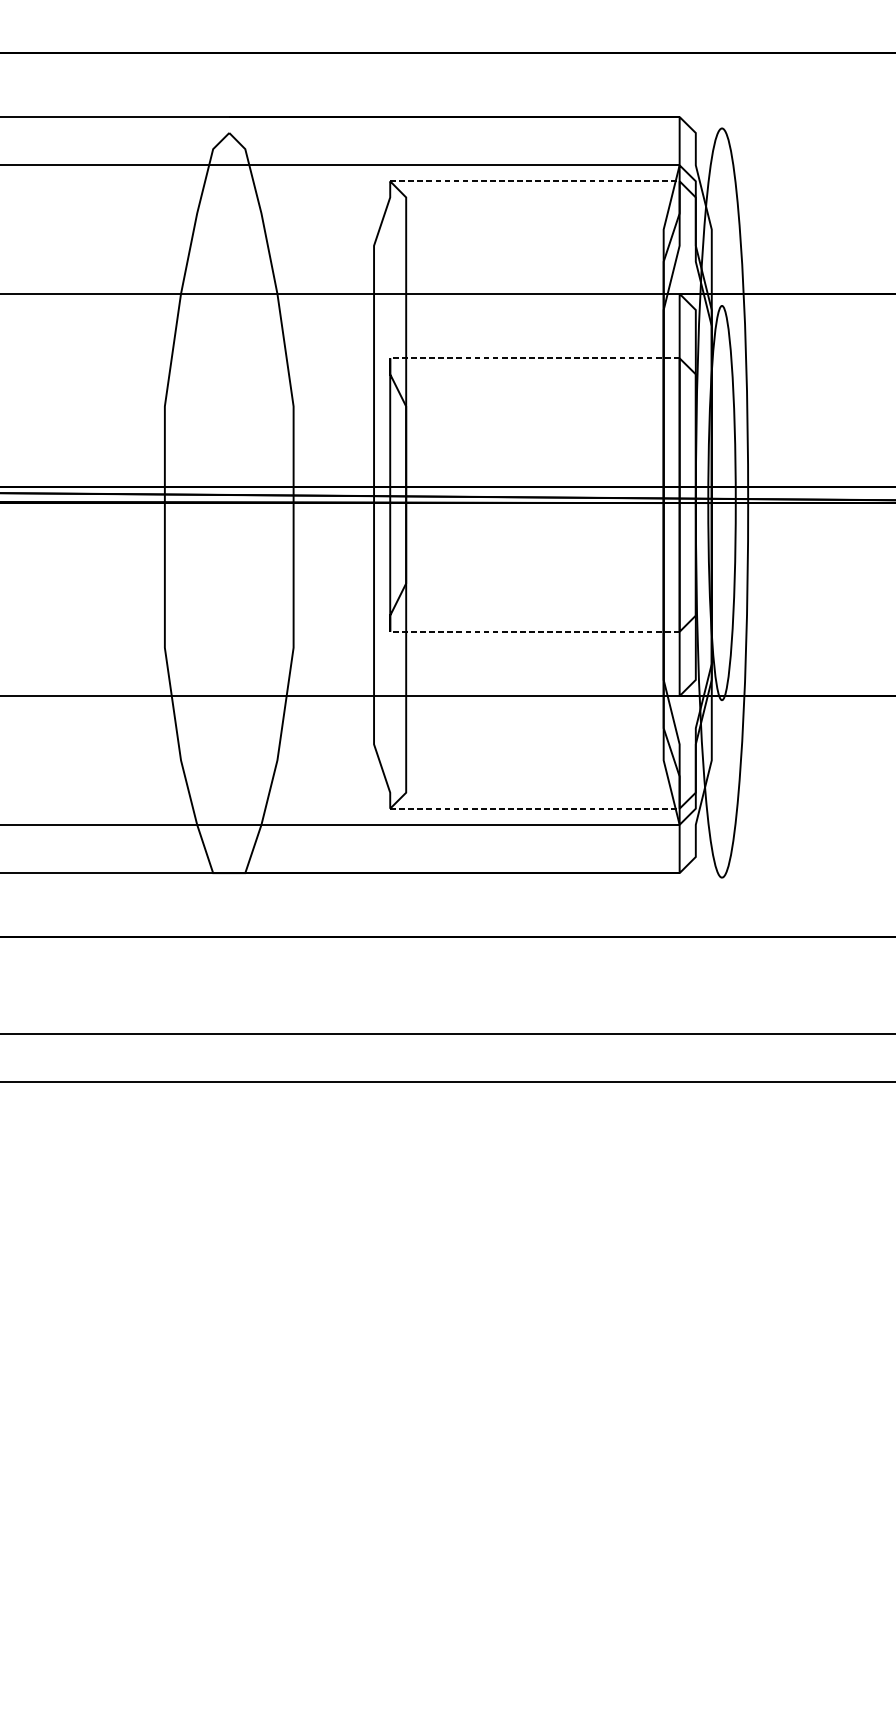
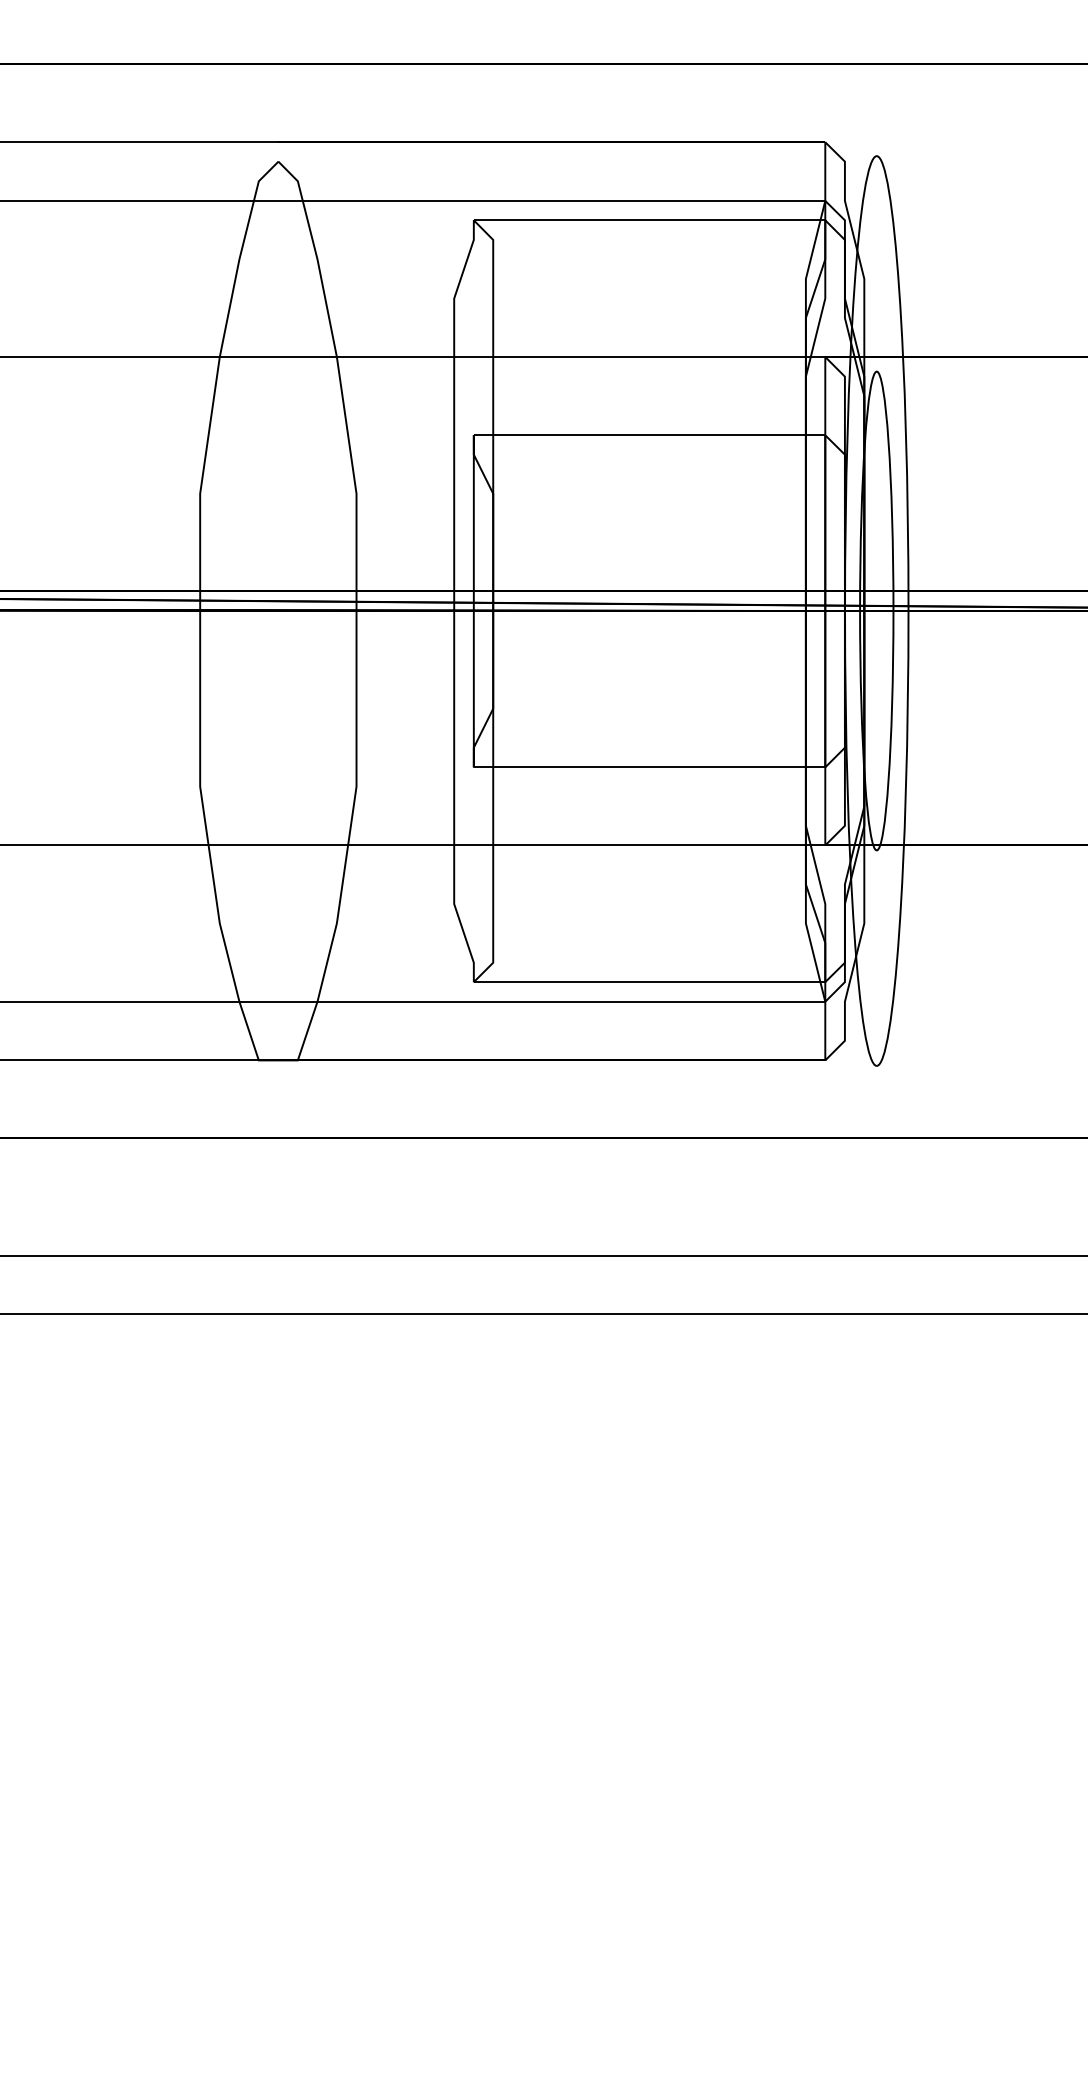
line: (534, 181) -> (649, 220), dashed -> solid
line: (534, 358) -> (649, 435), dashed -> solid
line: (534, 631) -> (649, 767), dashed -> solid
line: (534, 808) -> (649, 982), dashed -> solid

